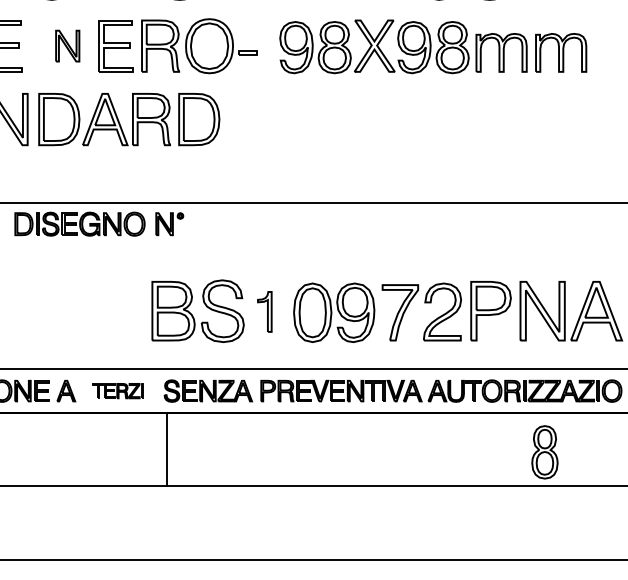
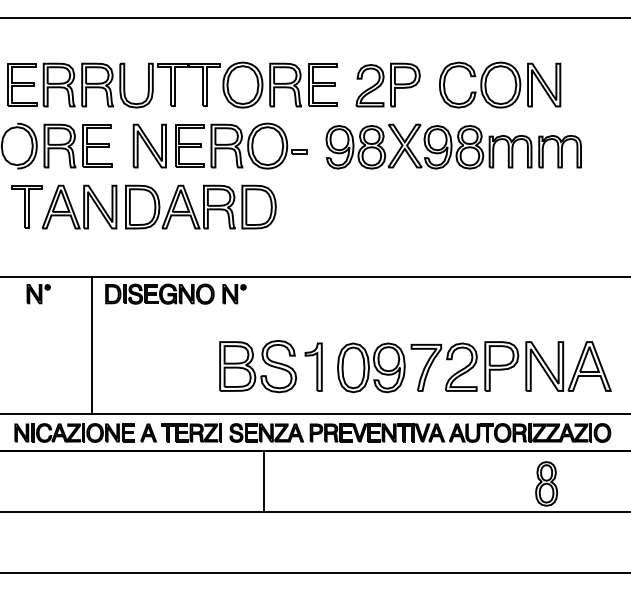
part: (67, 45) -> (149, 145), size x1.67
part: (264, 311) -> (313, 366), size x1.43
part: (117, 390) -> (191, 432), size x1.43
line: (166, 449) -> (263, 481), moved

